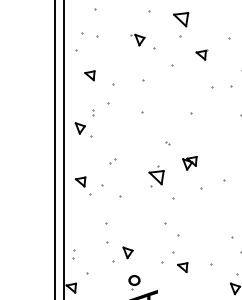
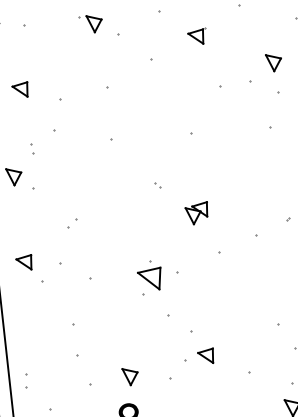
part: (156, 176) -> (149, 277), moved
part: (127, 252) -> (129, 376), moved
part: (182, 267) -> (205, 356), moved

